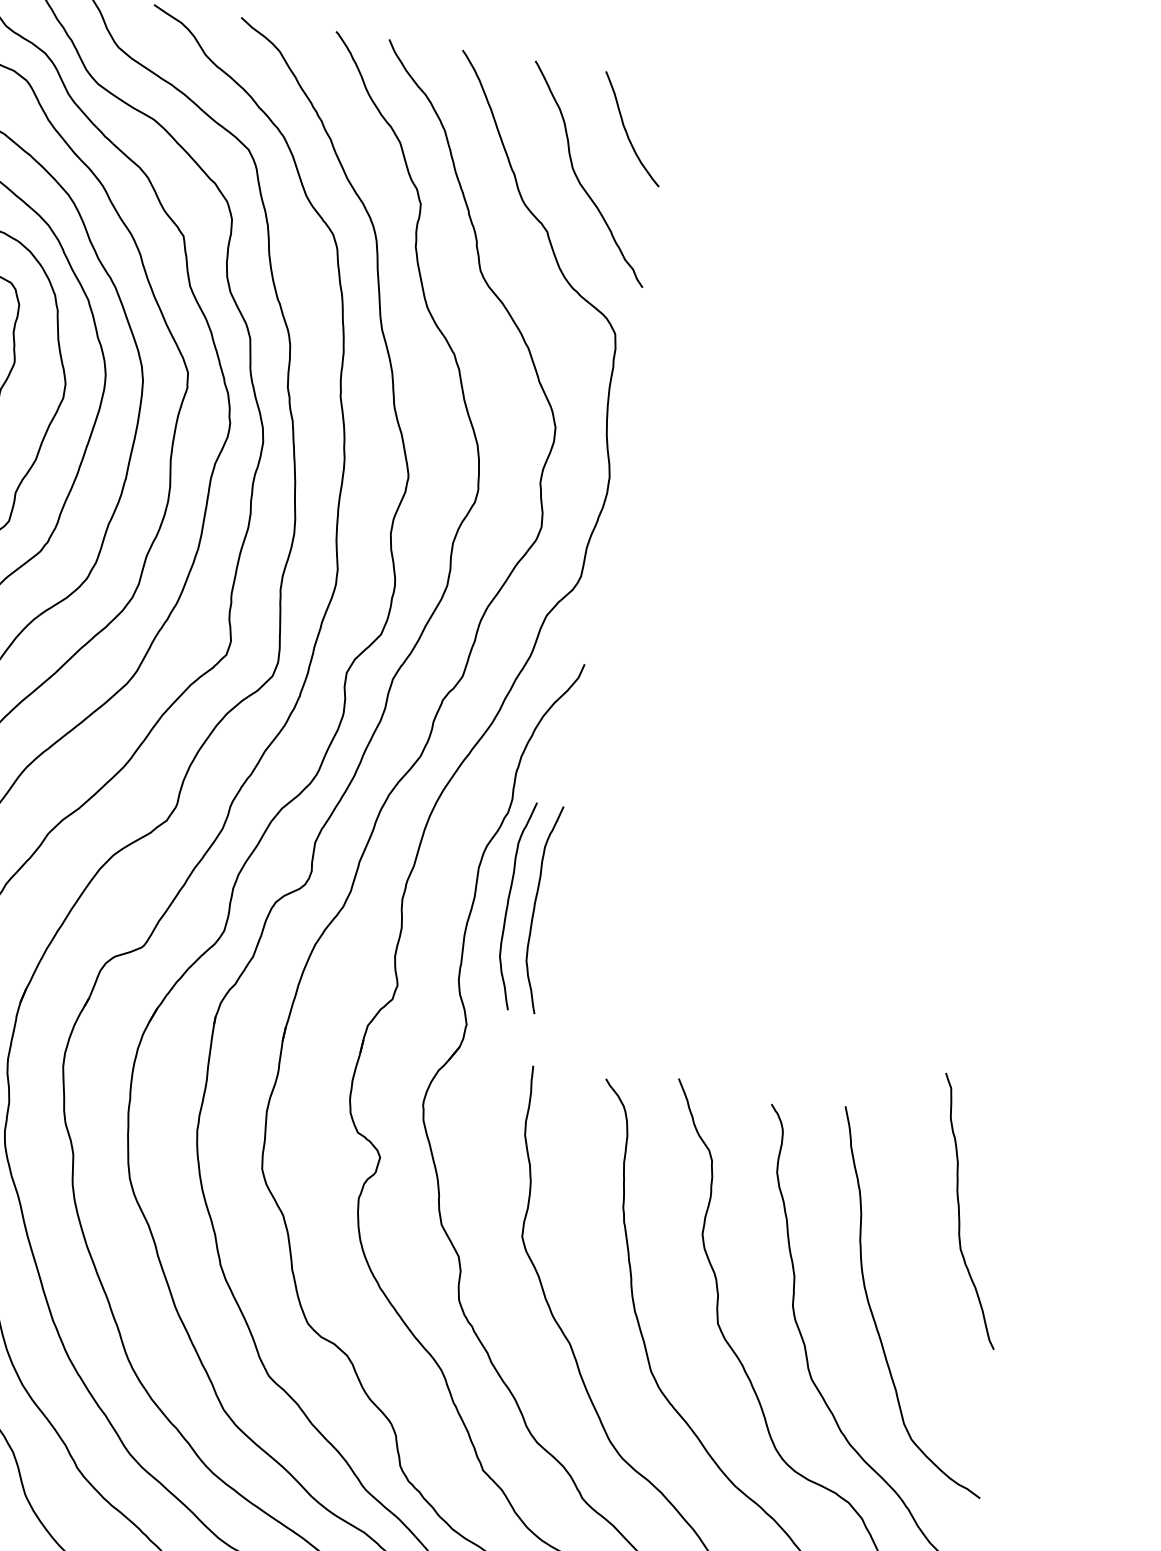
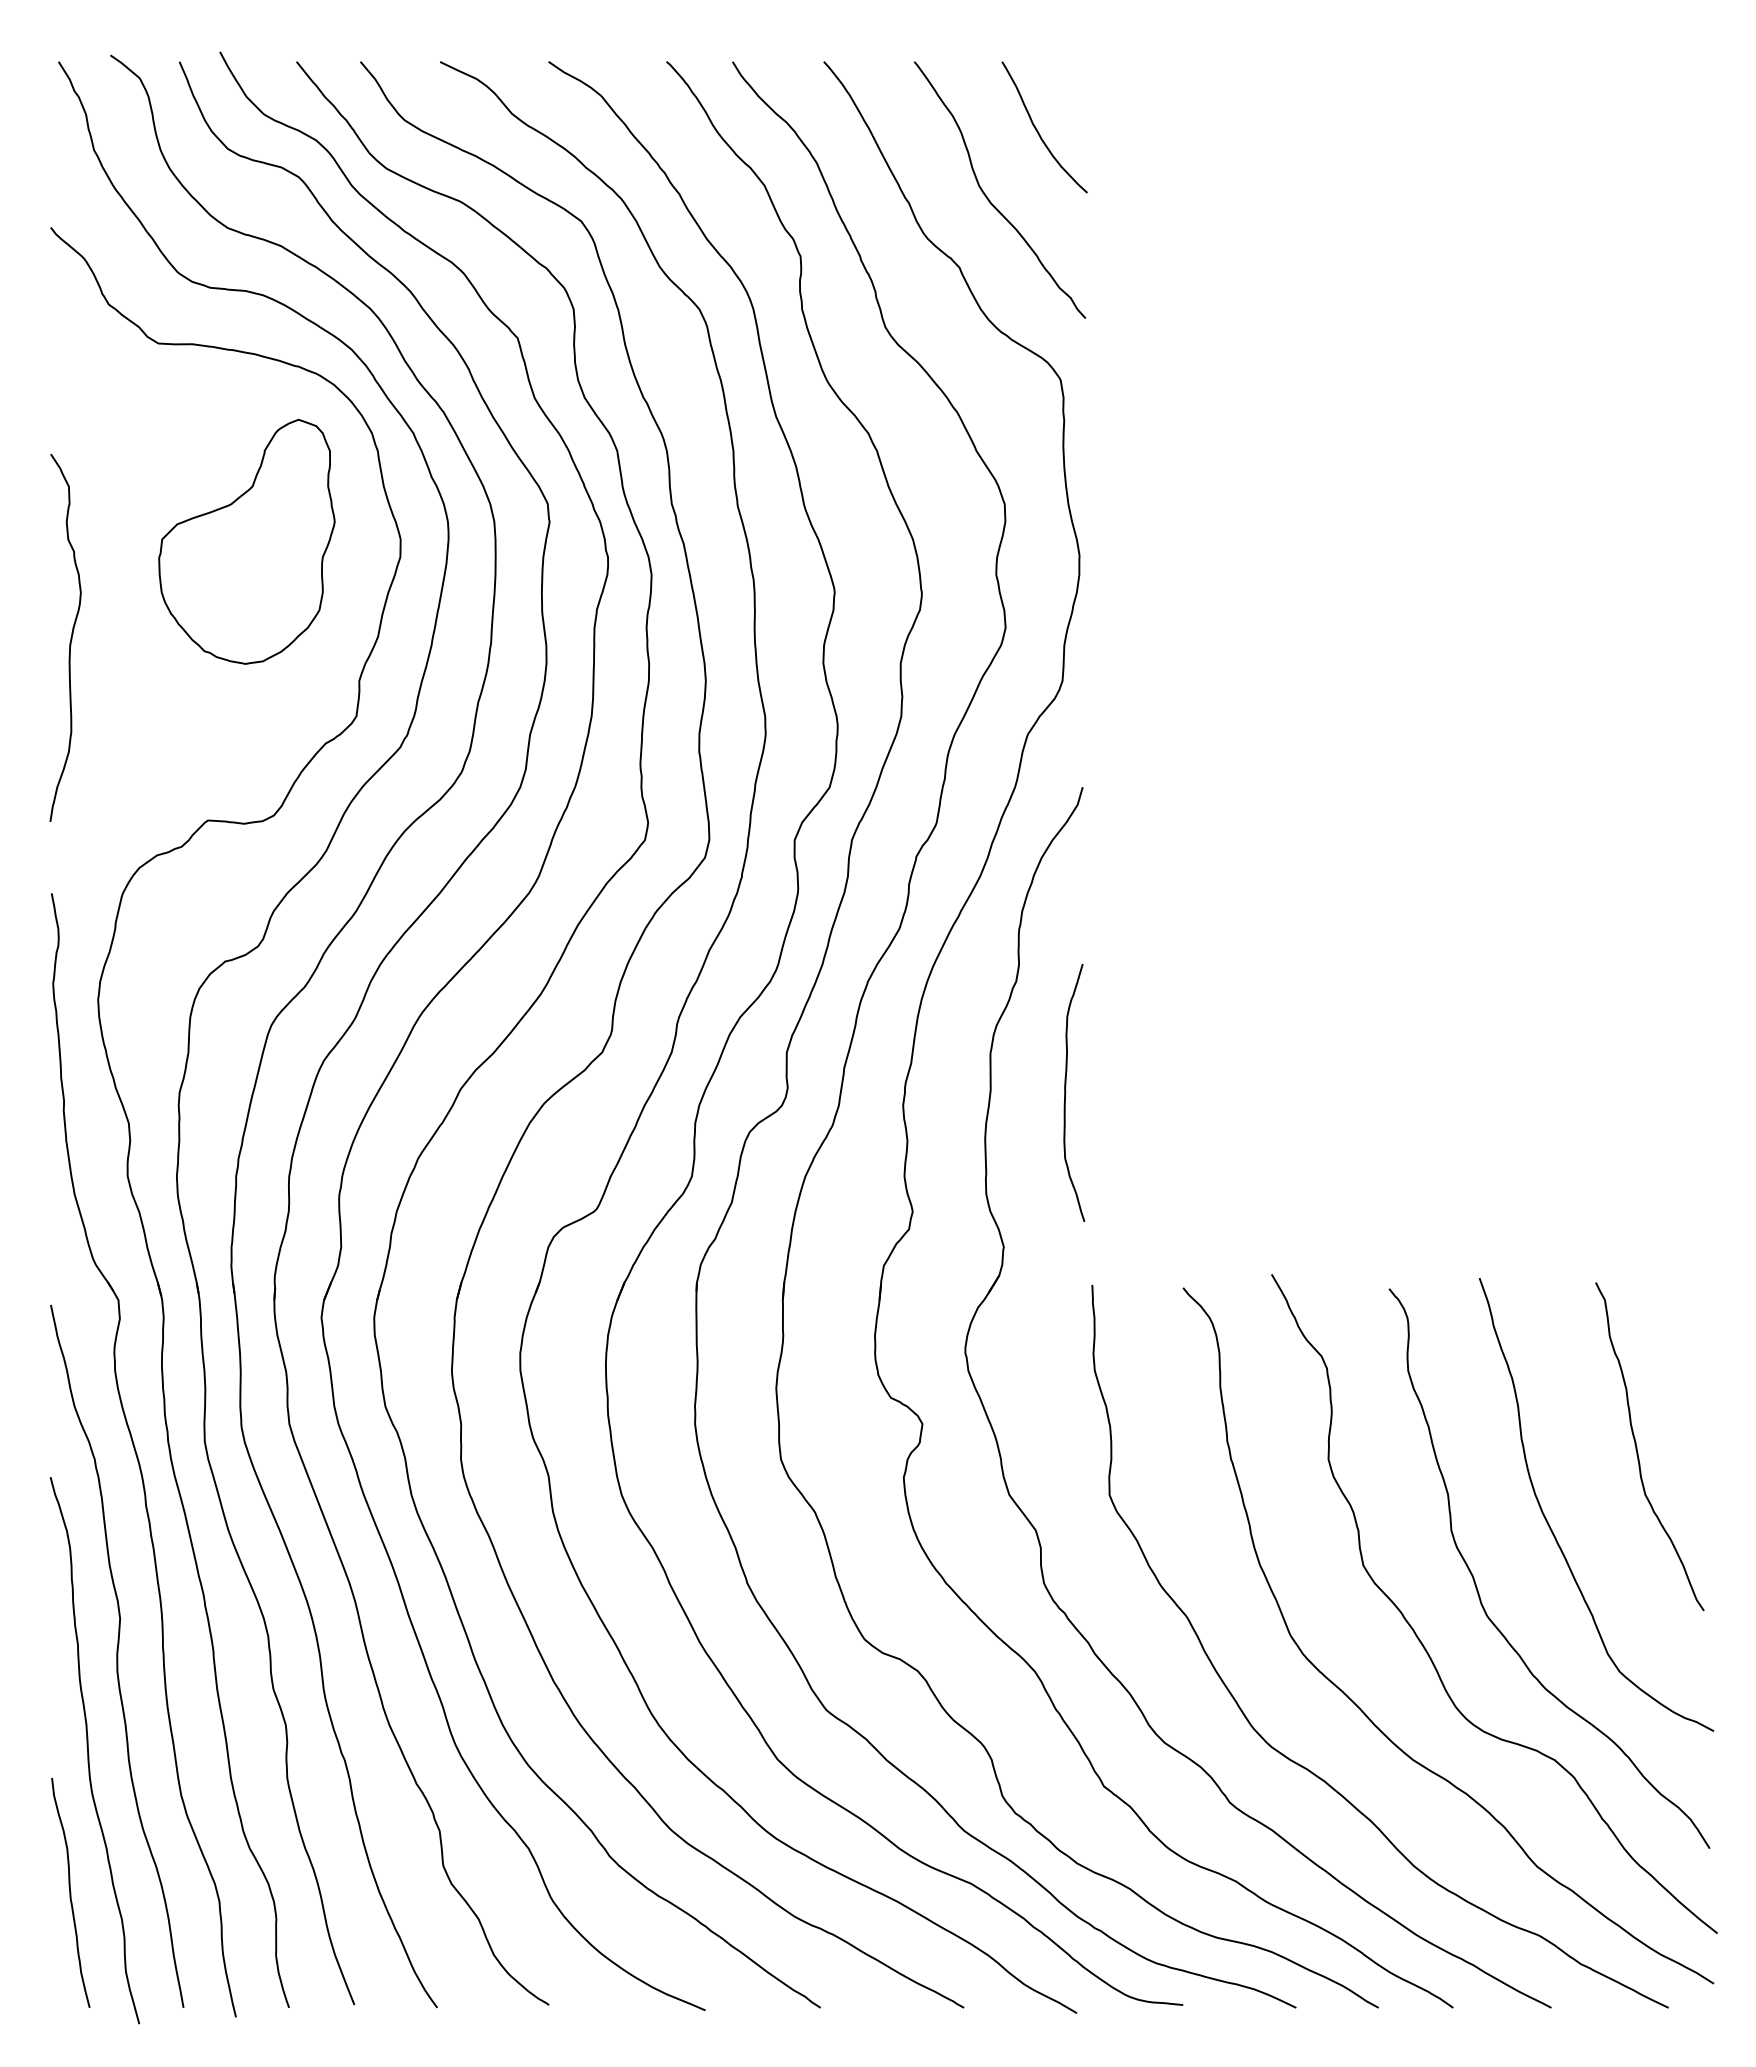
curve: (508, 904) -> (1033, 1092), removed
curve: (959, 1210) -> (1637, 1447), moved

